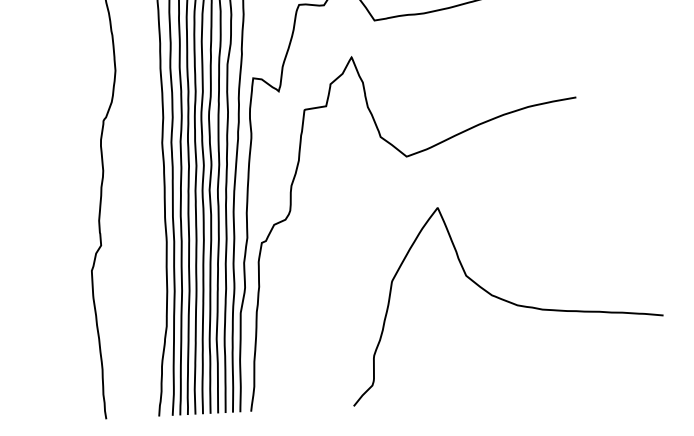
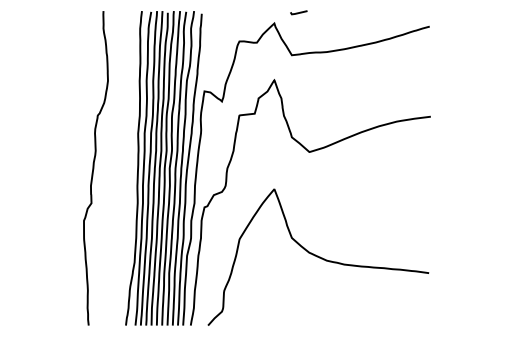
curve: (505, 300) -> (318, 256), moved

